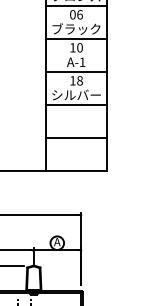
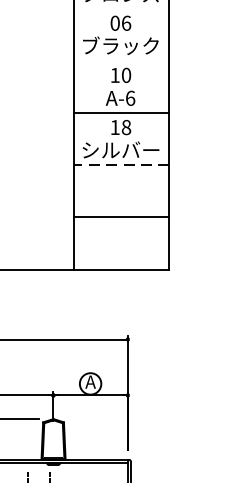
line: (76, 5) -> (120, 8), removed
line: (76, 38) -> (120, 60), removed
text: (82, 62) -> (130, 98), A-1 -> A-6
line: (76, 104) -> (120, 164), solid -> dashed

